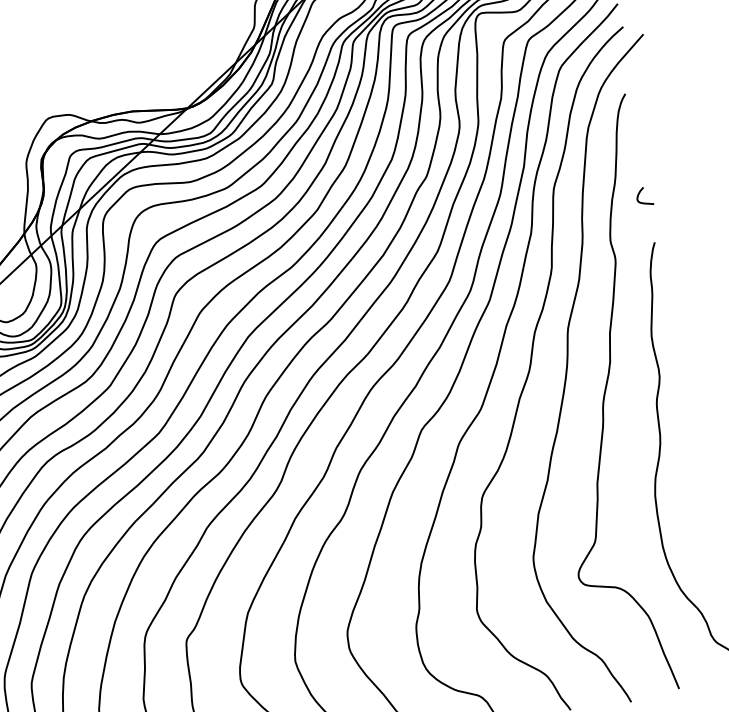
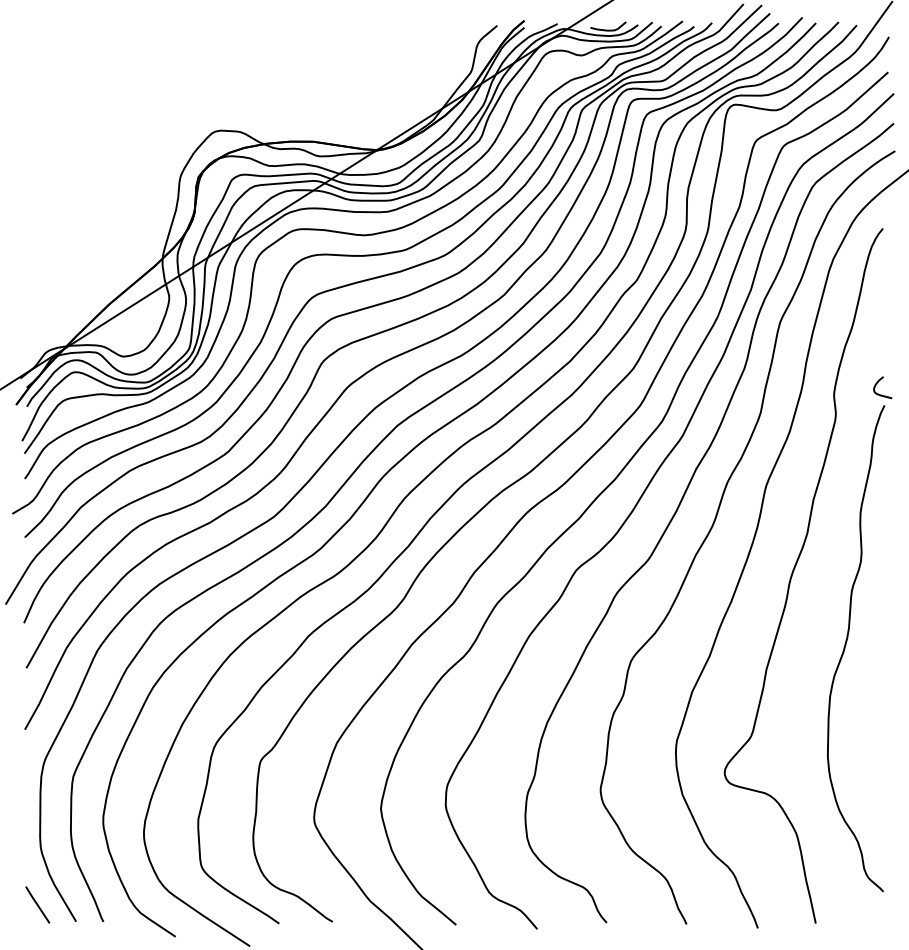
curve: (639, 194) -> (877, 384), moved

